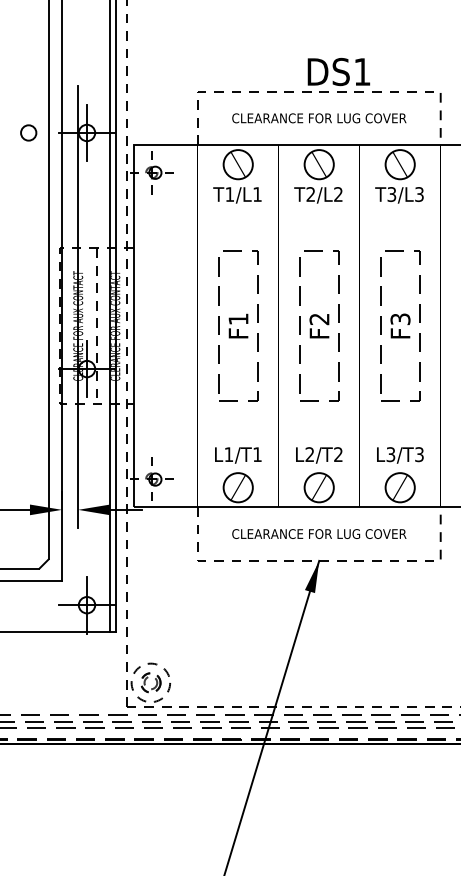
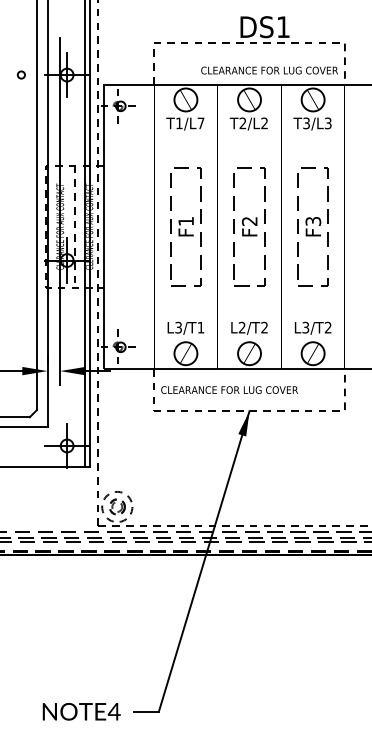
text: (319, 118) -> (269, 70), moved
circle: (28, 132) -> (21, 74), size x0.6
text: (256, 194) -> (200, 123), T1/L1 -> T1/L7
text: (228, 454) -> (178, 327), L1/T1 -> L3/T1
text: (419, 454) -> (328, 327), L3/T3 -> L3/T2
text: (319, 533) -> (229, 389), moved

